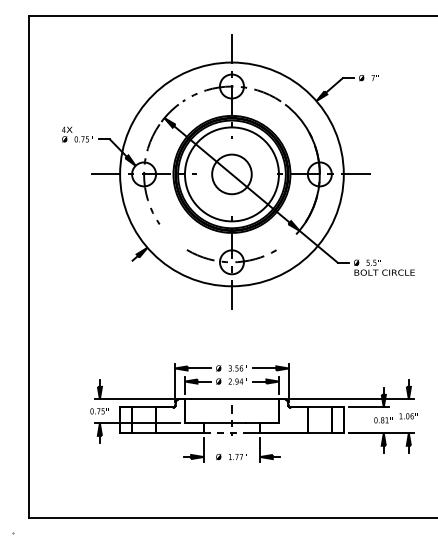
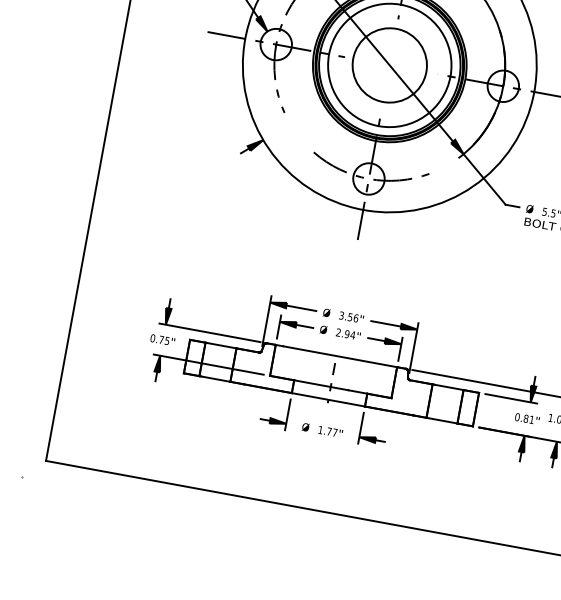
circle: (231, 174) -> (389, 65), size x1.43
line: (224, 433) -> (318, 398), dashed -> solid

